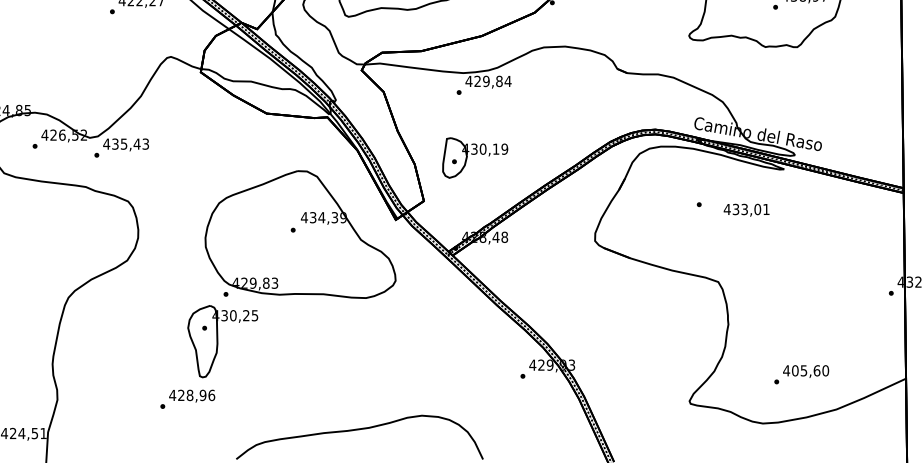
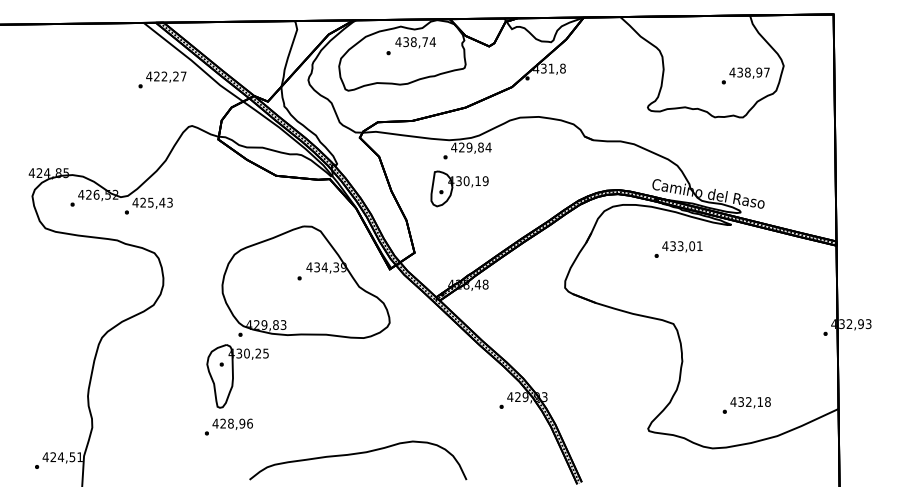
text: (115, 143) -> (143, 202), 435,43 -> 425,43
part: (475, 157) -> (459, 188), moved
text: (746, 209) -> (682, 246), moved
text: (810, 370) -> (754, 401), 405,60 -> 432,18
text: (187, 398) -> (228, 426), moved

